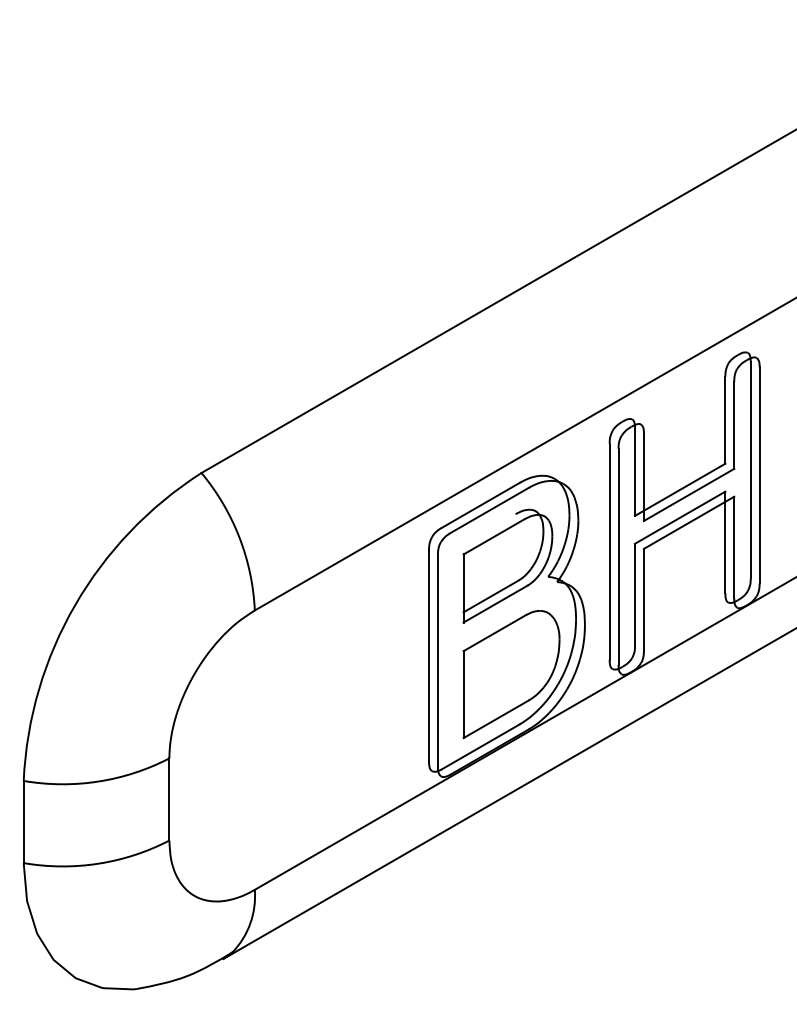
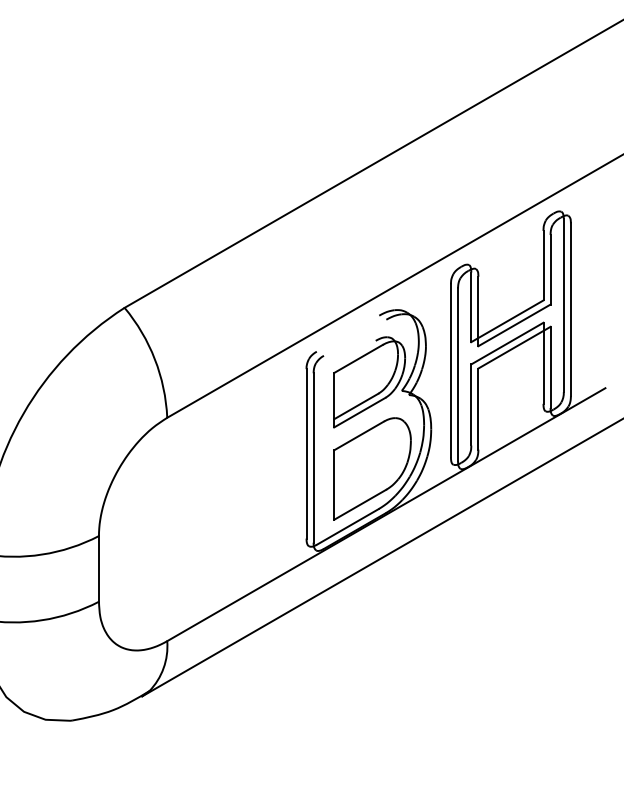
line: (480, 504) -> (347, 333), removed
line: (489, 509) -> (354, 337), removed

